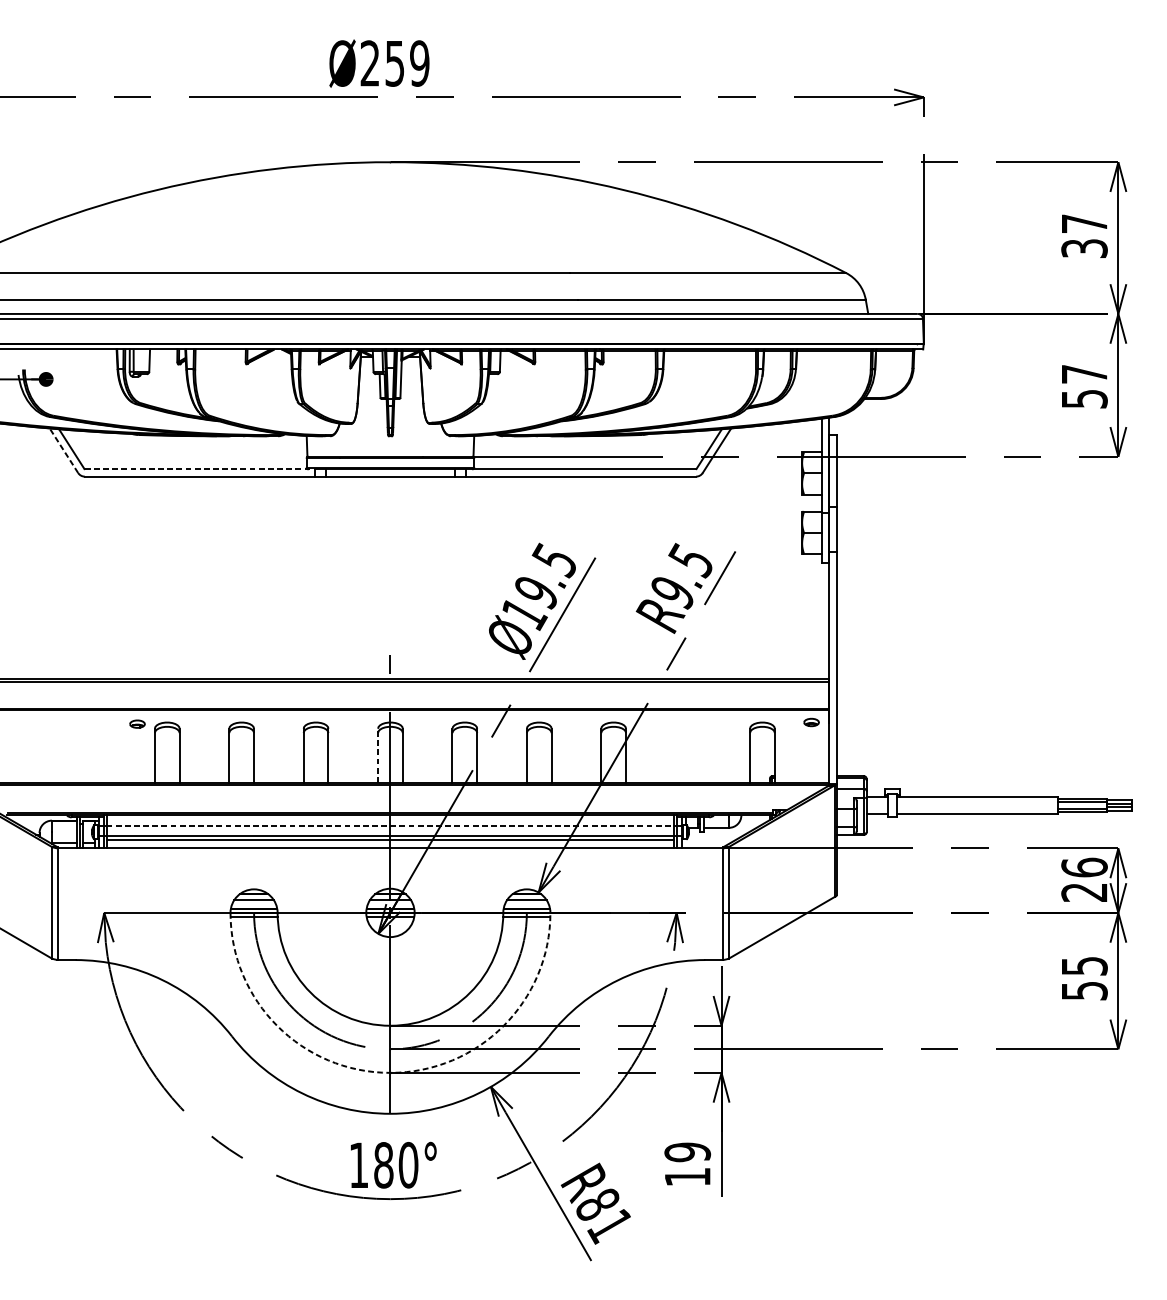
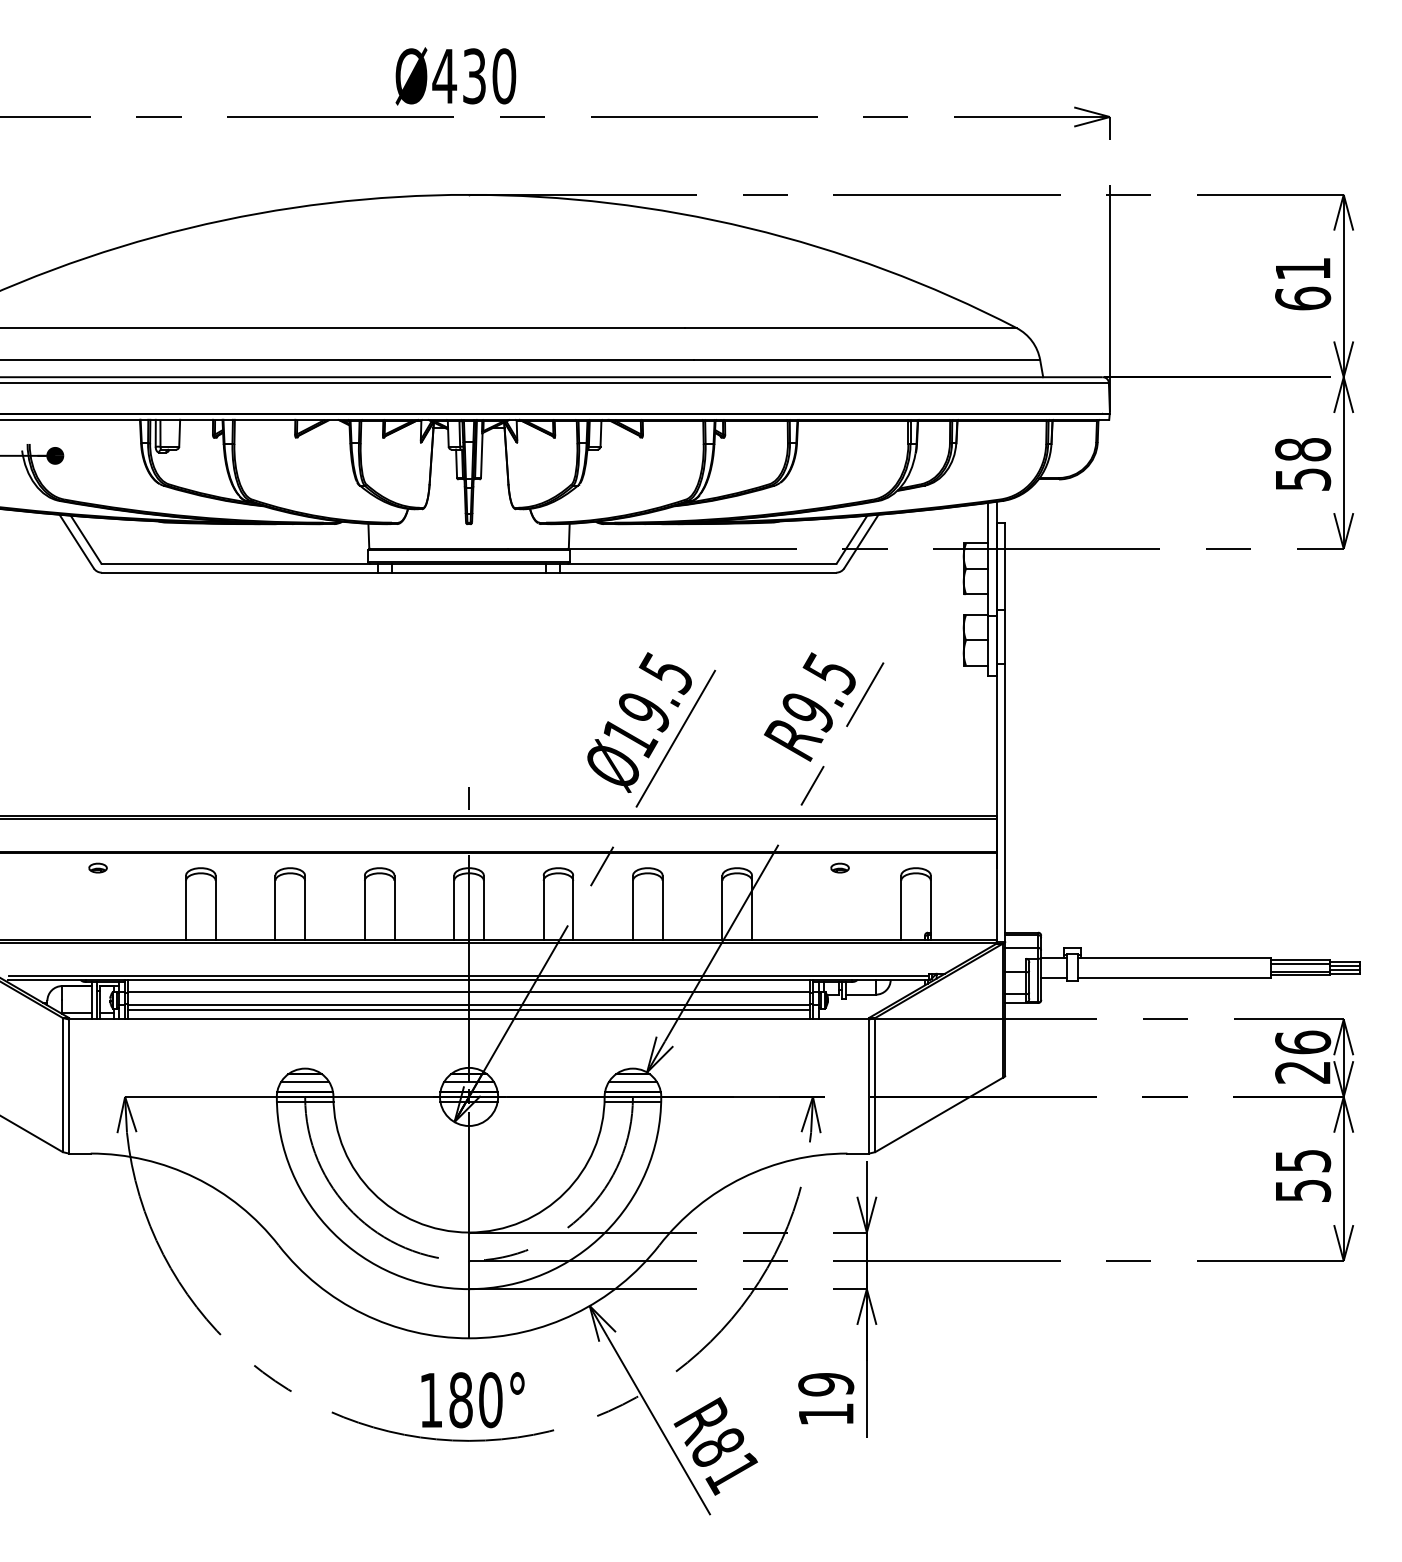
text: (395, 63) -> (474, 76), Ø259 -> Ø430
text: (1084, 236) -> (1303, 284), 37 -> 61
text: (1084, 374) -> (1303, 449), 57 -> 58
line: (63, 450) -> (76, 541), dashed -> solid
line: (200, 468) -> (240, 563), dashed -> solid
part: (811, 721) -> (839, 867), moved
part: (137, 723) -> (97, 867), moved
line: (378, 755) -> (454, 907), dashed -> solid
line: (390, 826) -> (469, 992), dashed -> solid
arc: (390, 1073) -> (469, 1289), dashed -> solid

